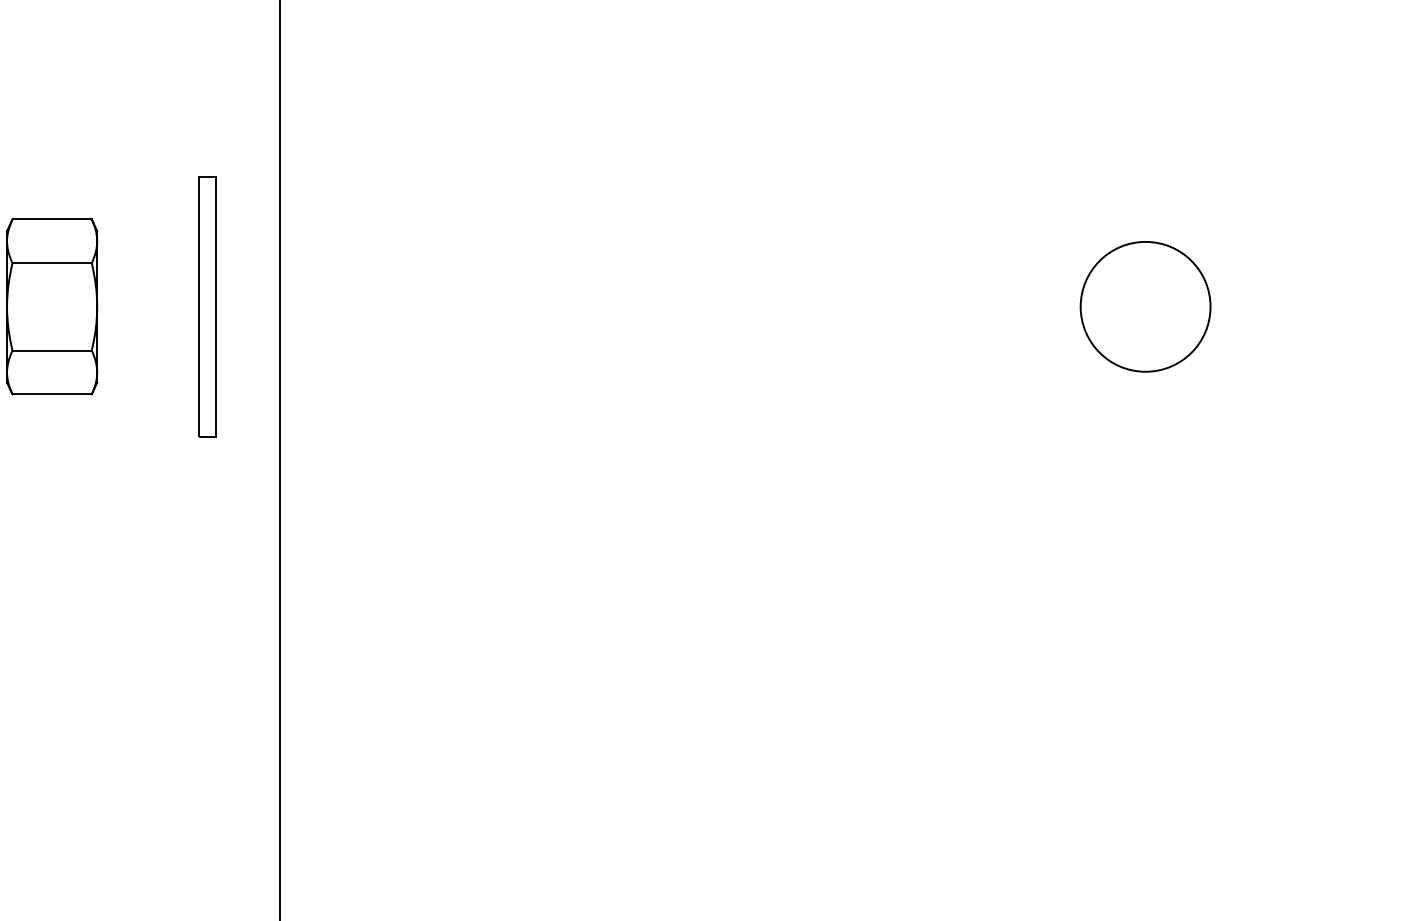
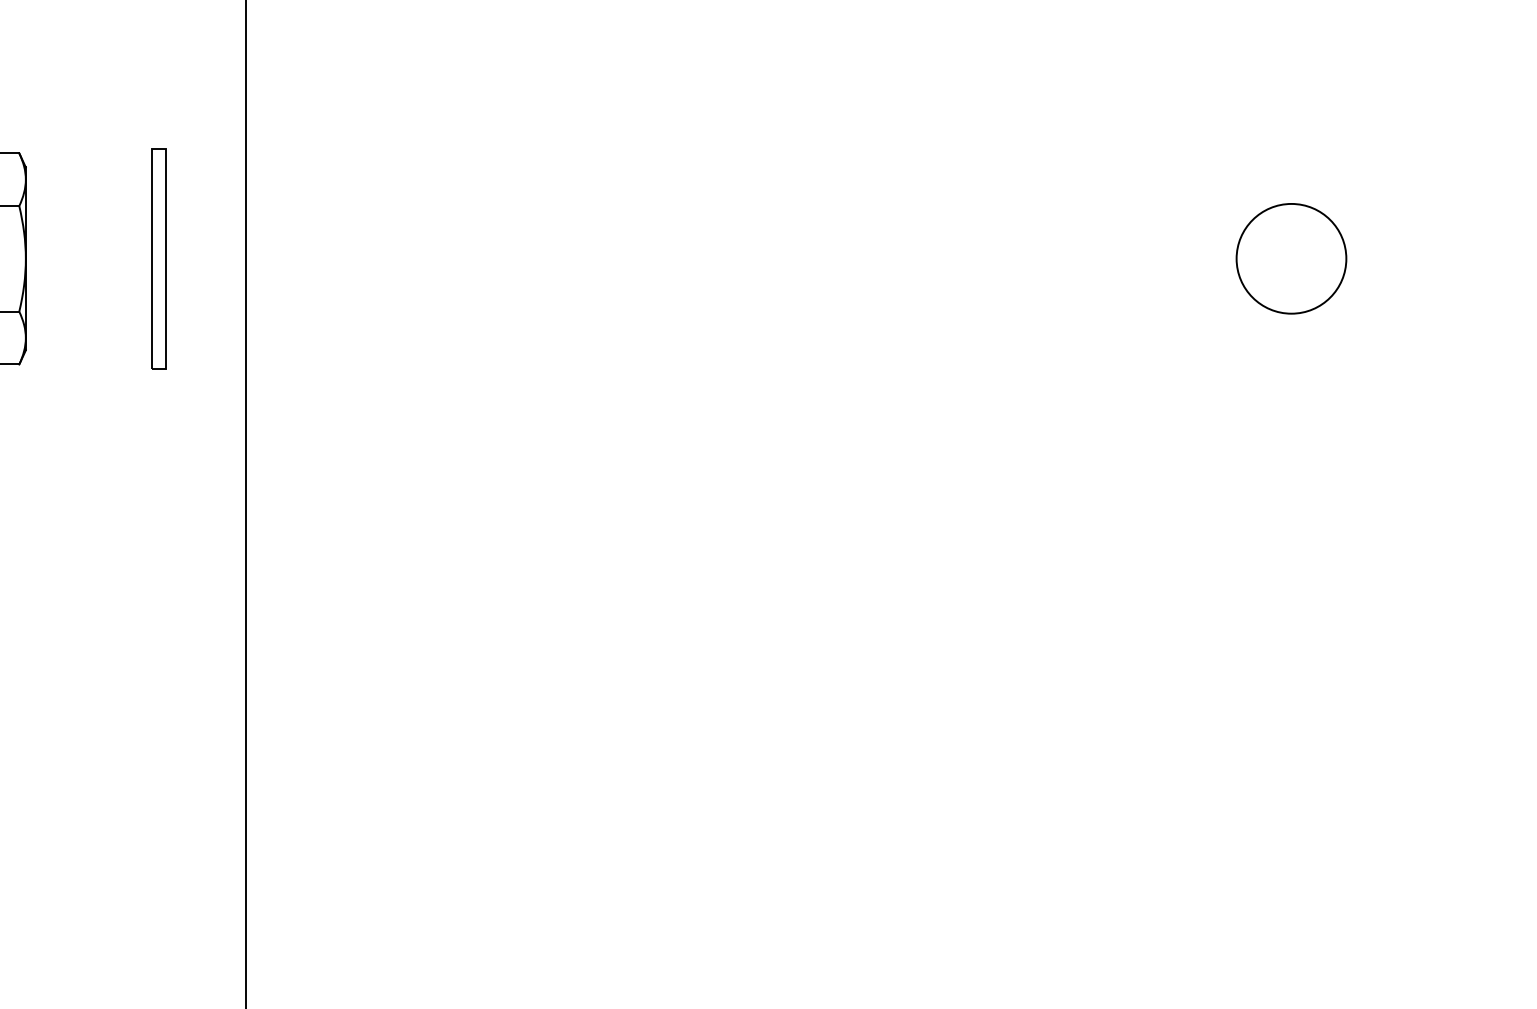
part: (207, 306) -> (158, 258), size x0.7
circle: (1145, 306) -> (1291, 258), size x0.7

